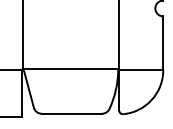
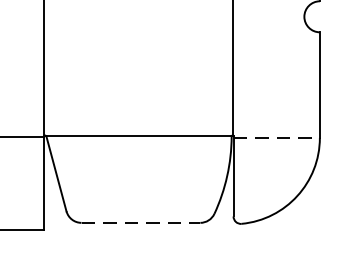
line: (141, 70) -> (277, 138), solid -> dashed
line: (72, 113) -> (142, 222), solid -> dashed

